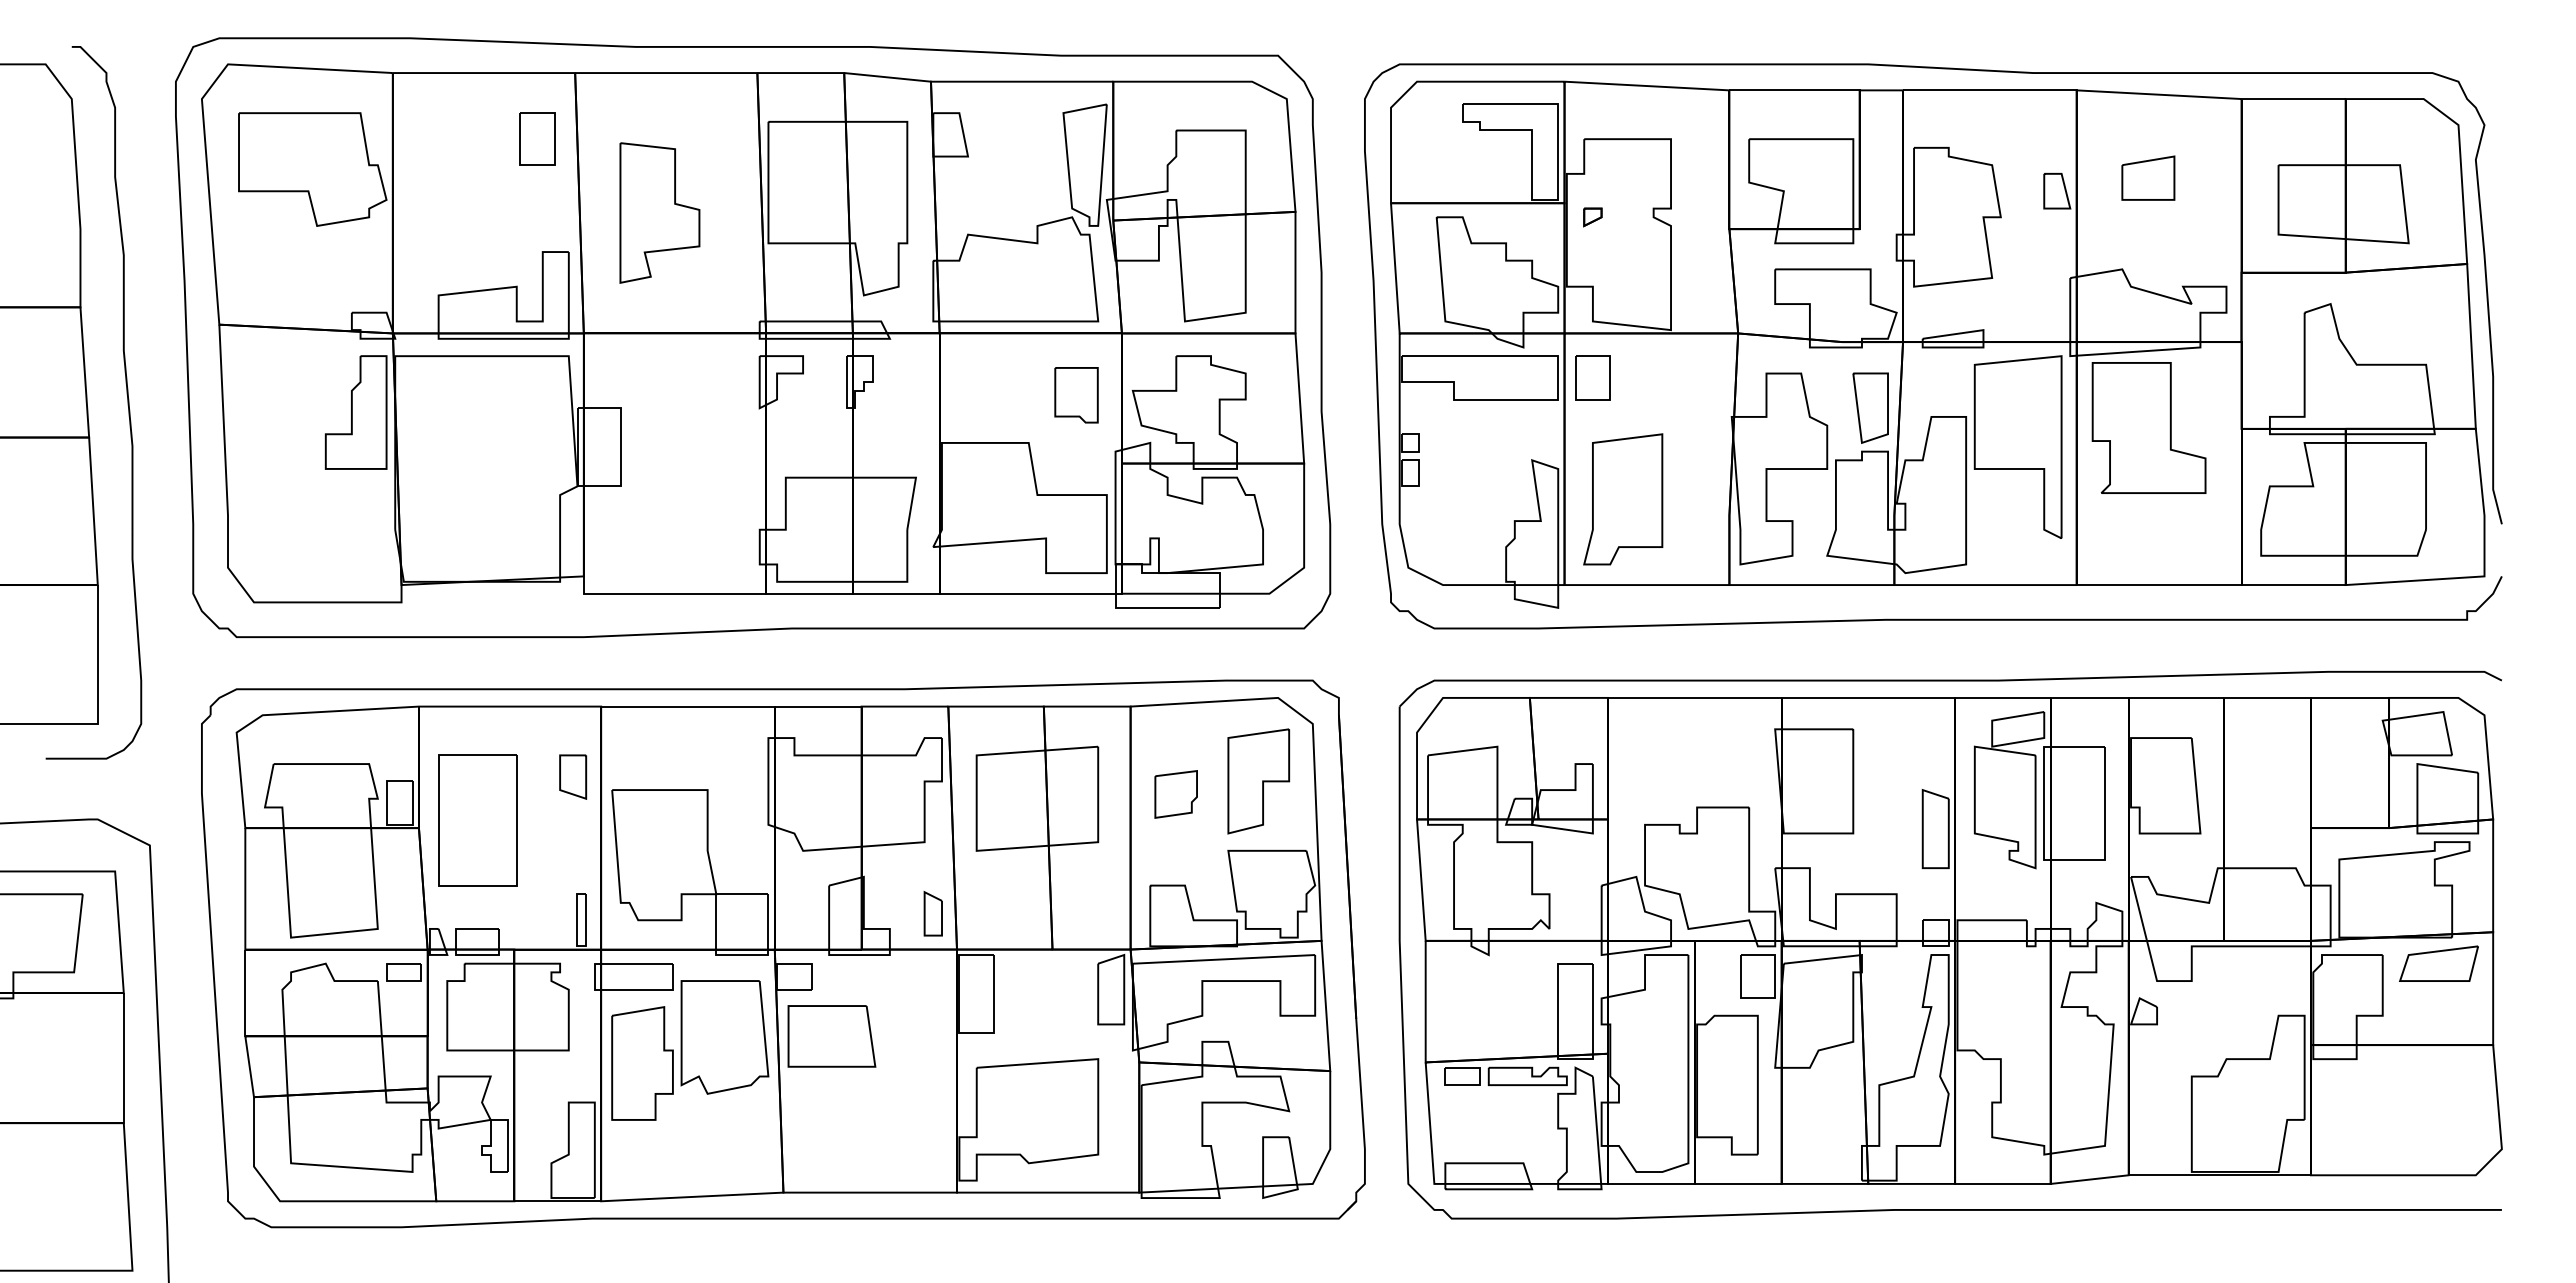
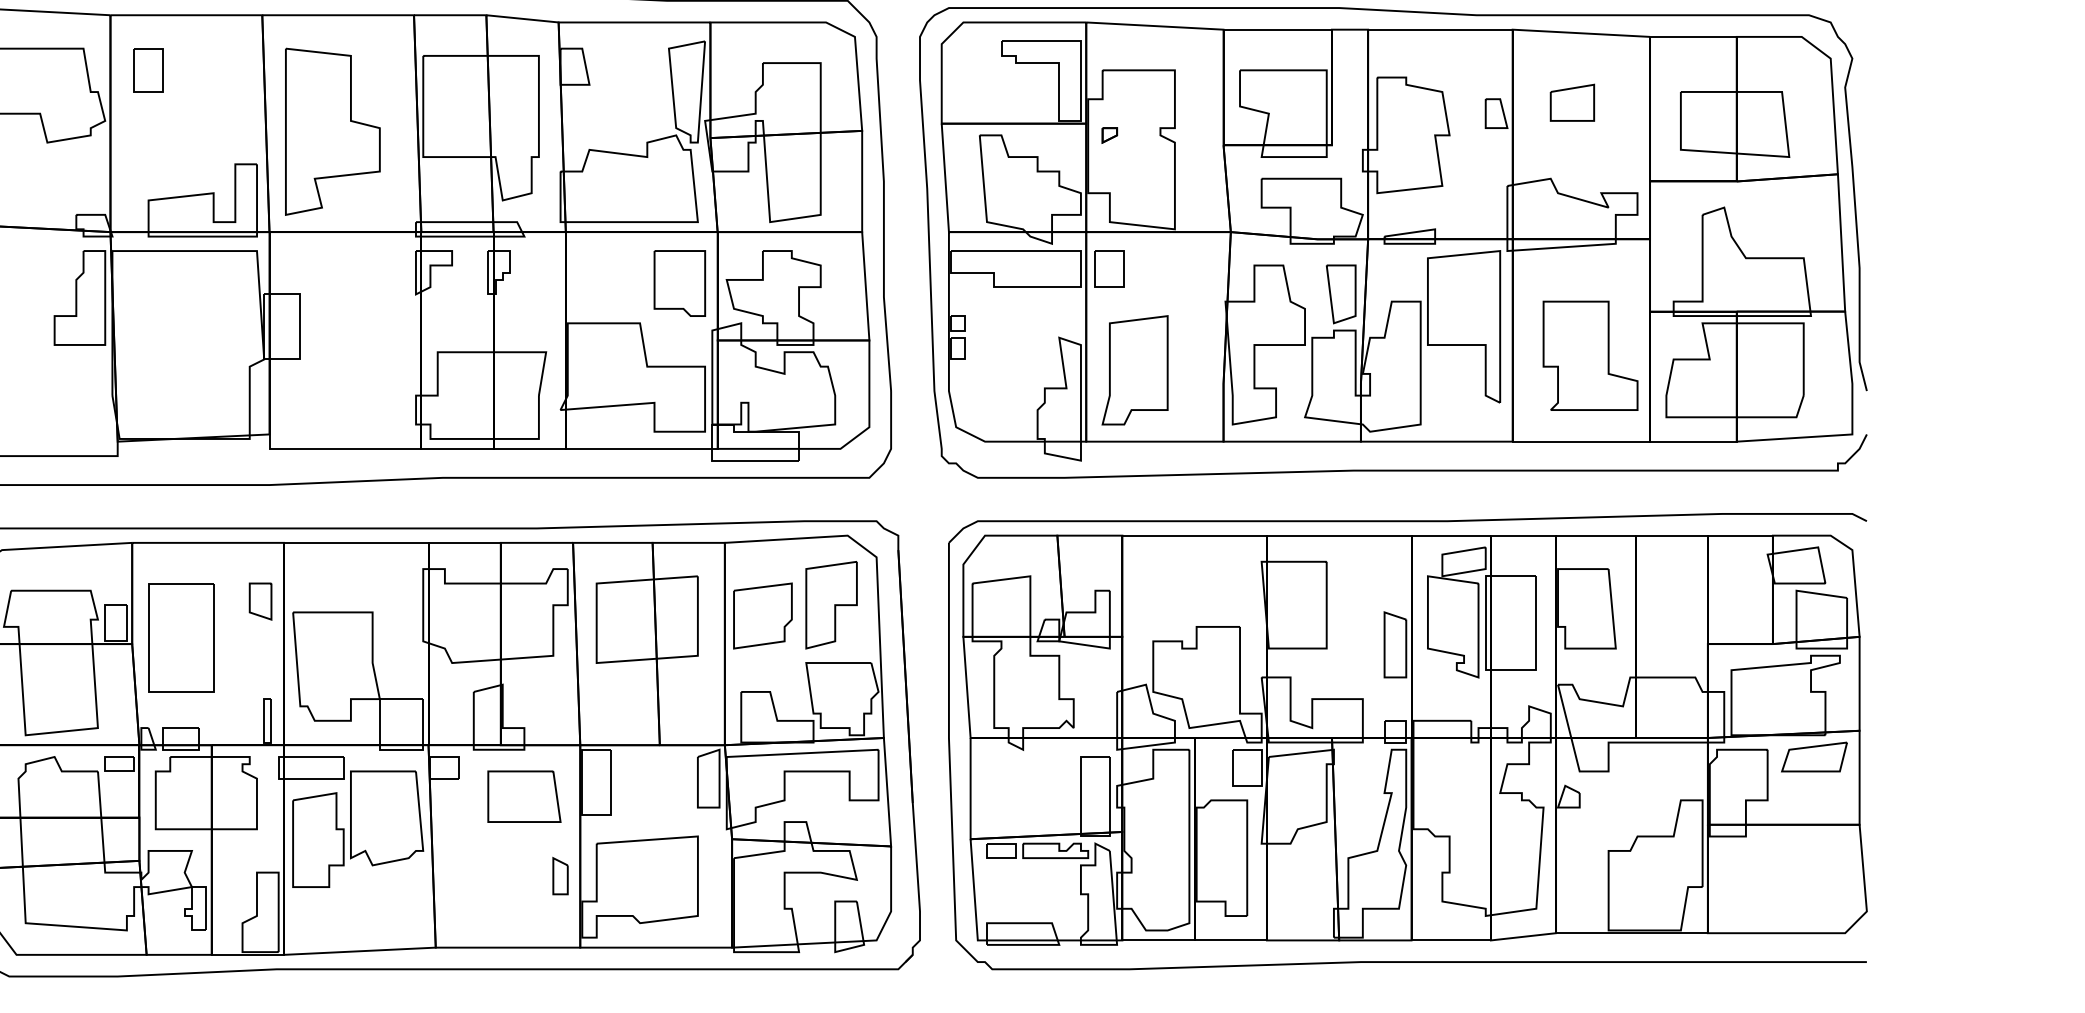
part: (537, 138) -> (148, 69), moved
part: (659, 212) -> (332, 131), size x1.43
part: (1076, 395) -> (679, 283), size x1.43
part: (2148, 427) -> (1590, 355), moved
part: (1175, 794) -> (762, 616), size x1.67
part: (932, 913) -> (559, 875), moved
part: (831, 1036) -> (524, 796), moved

